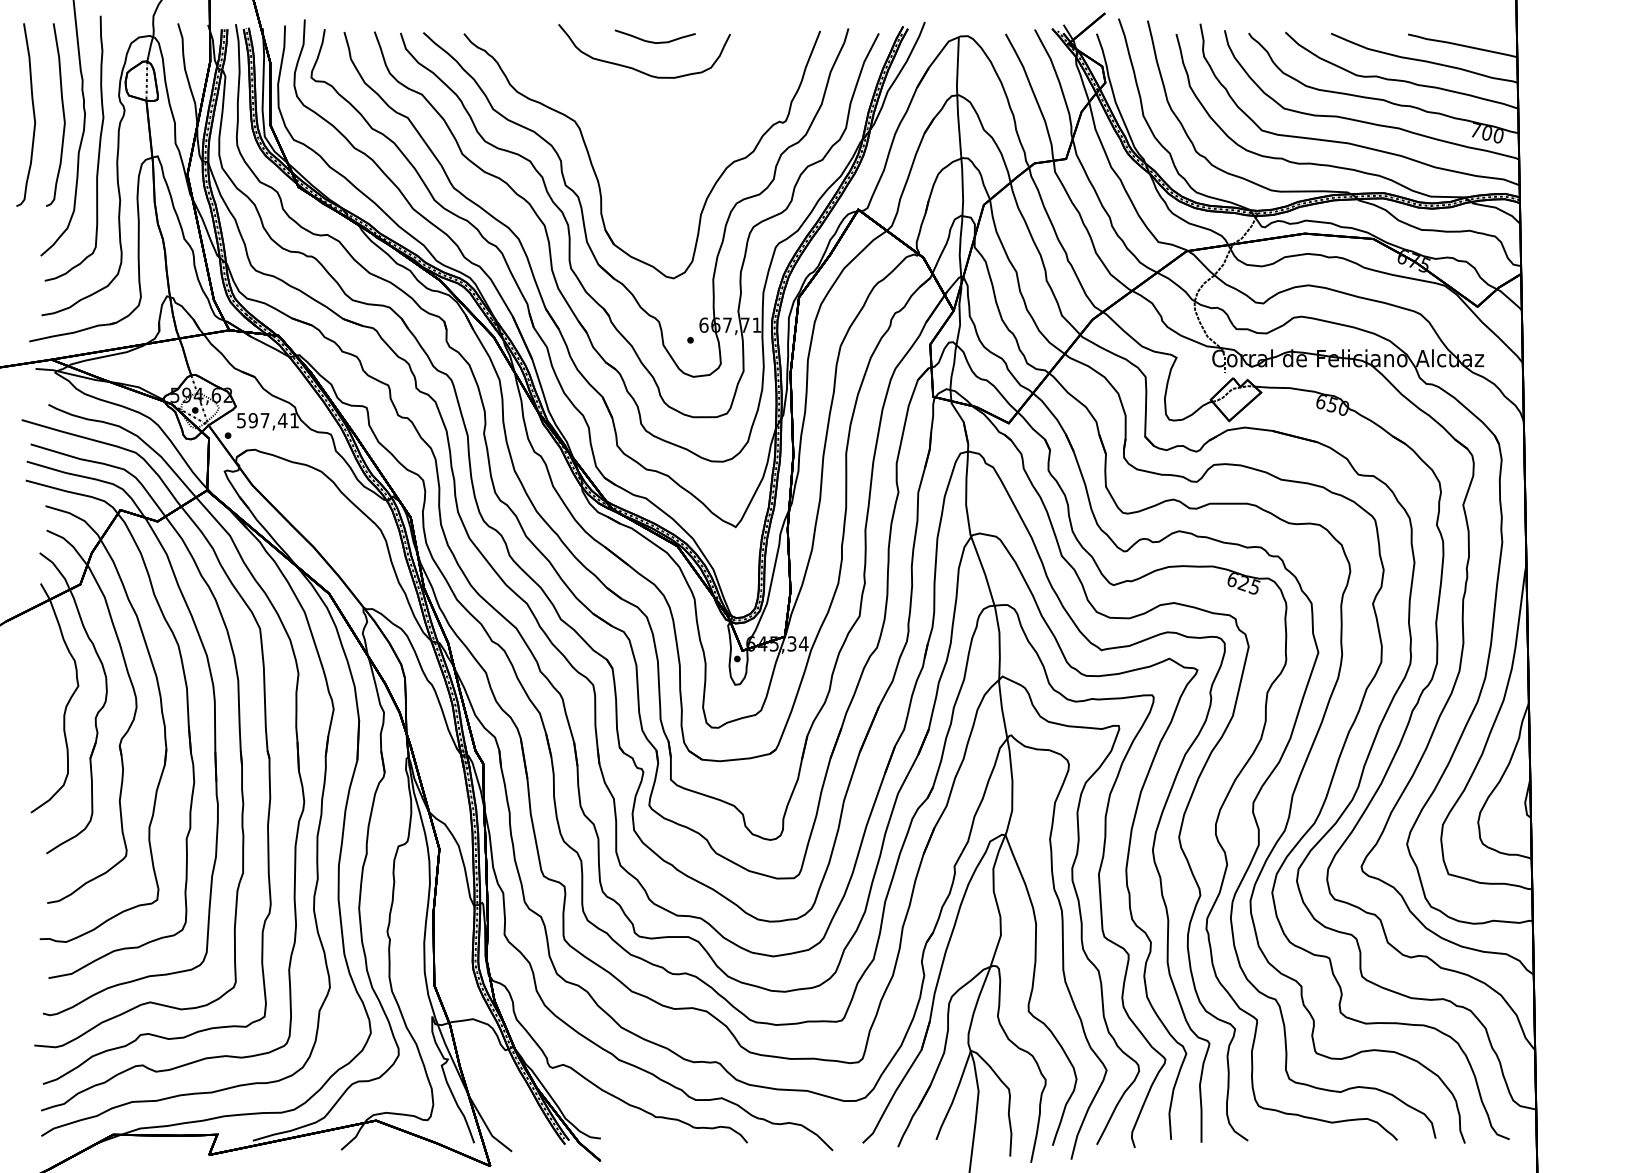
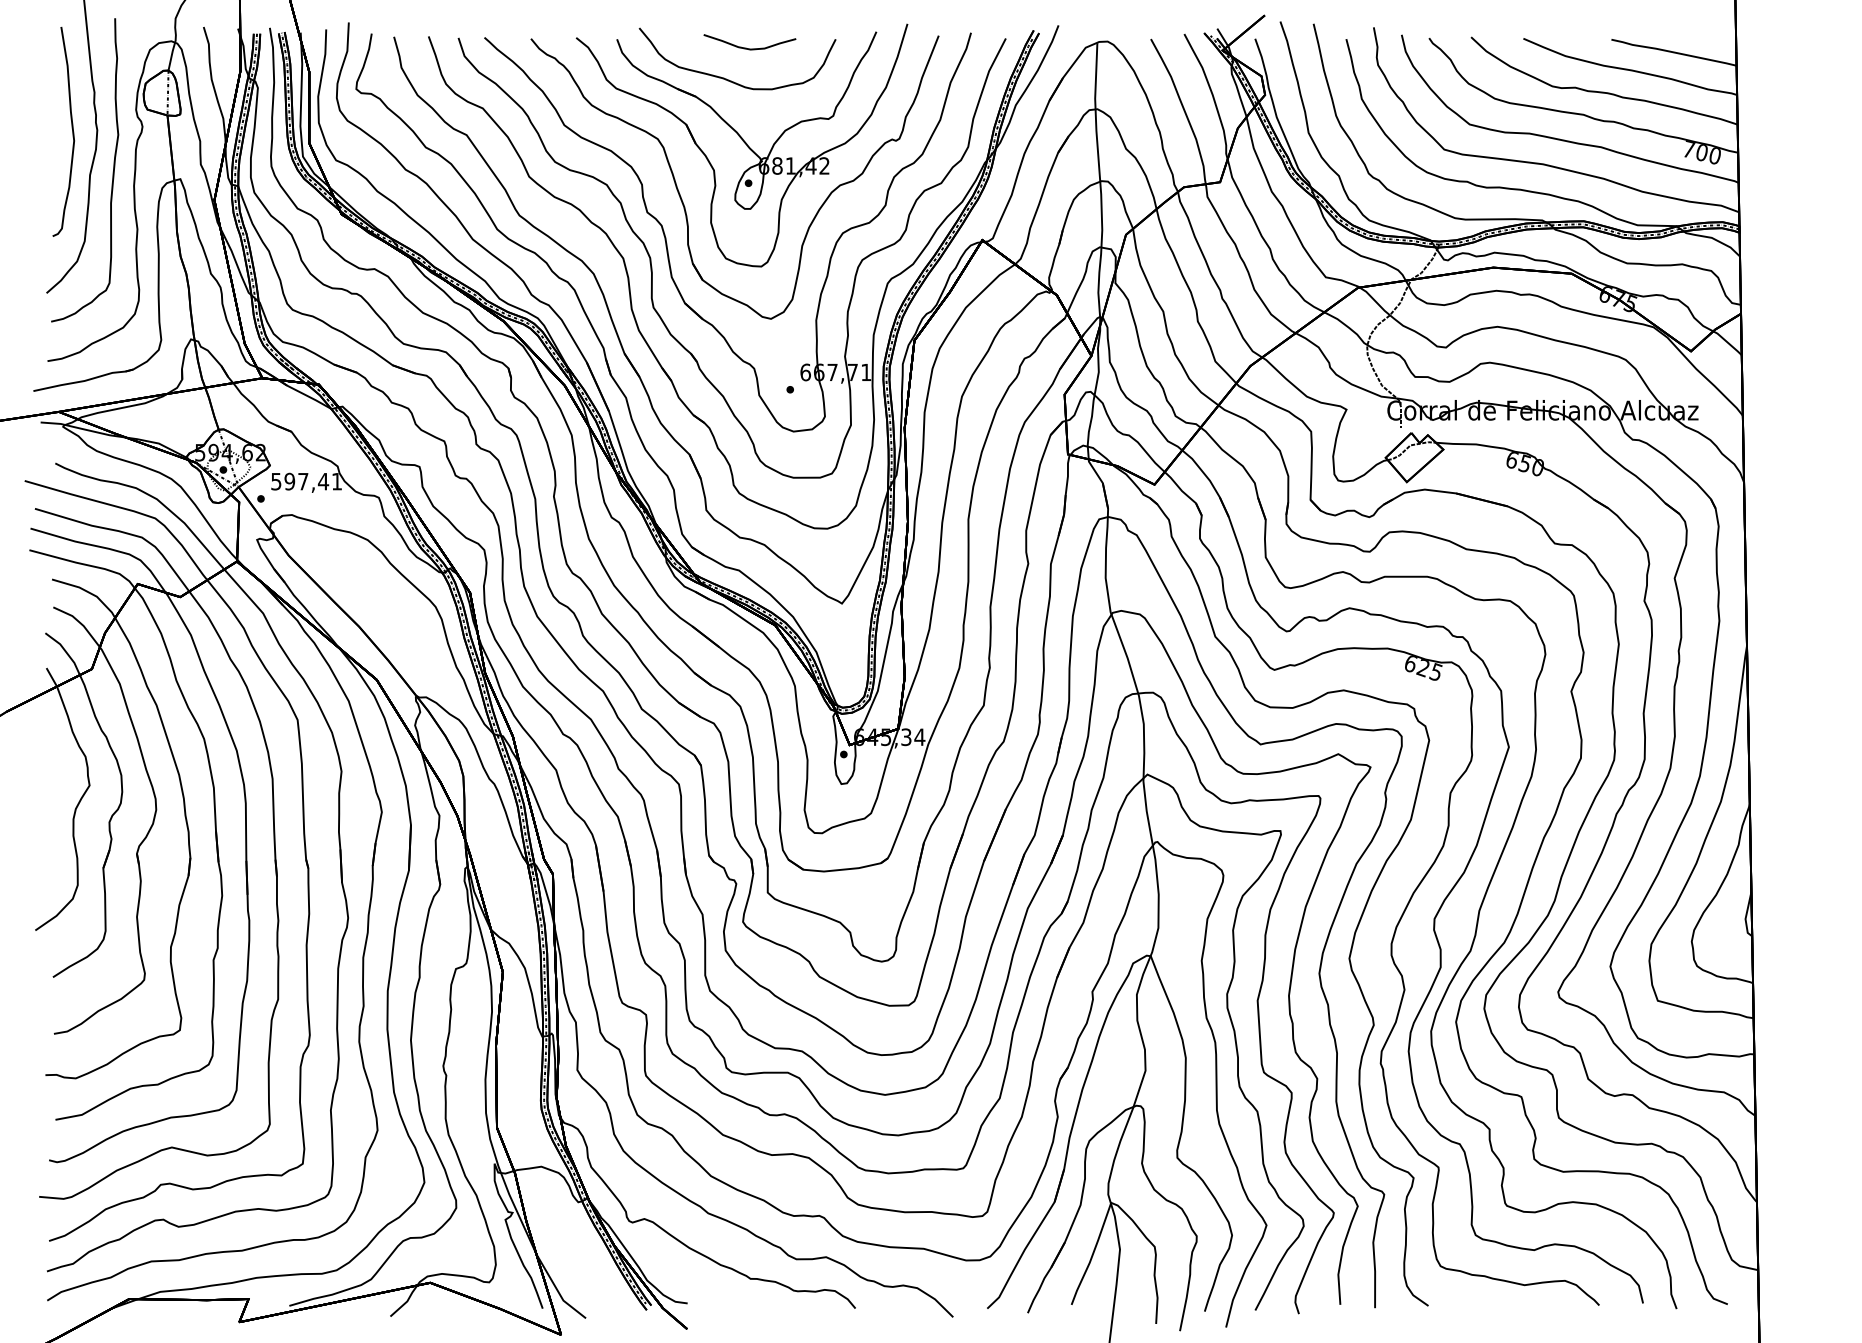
curve: (32, 112) -> (37, 128), removed
part: (647, 126) -> (741, 145), added

